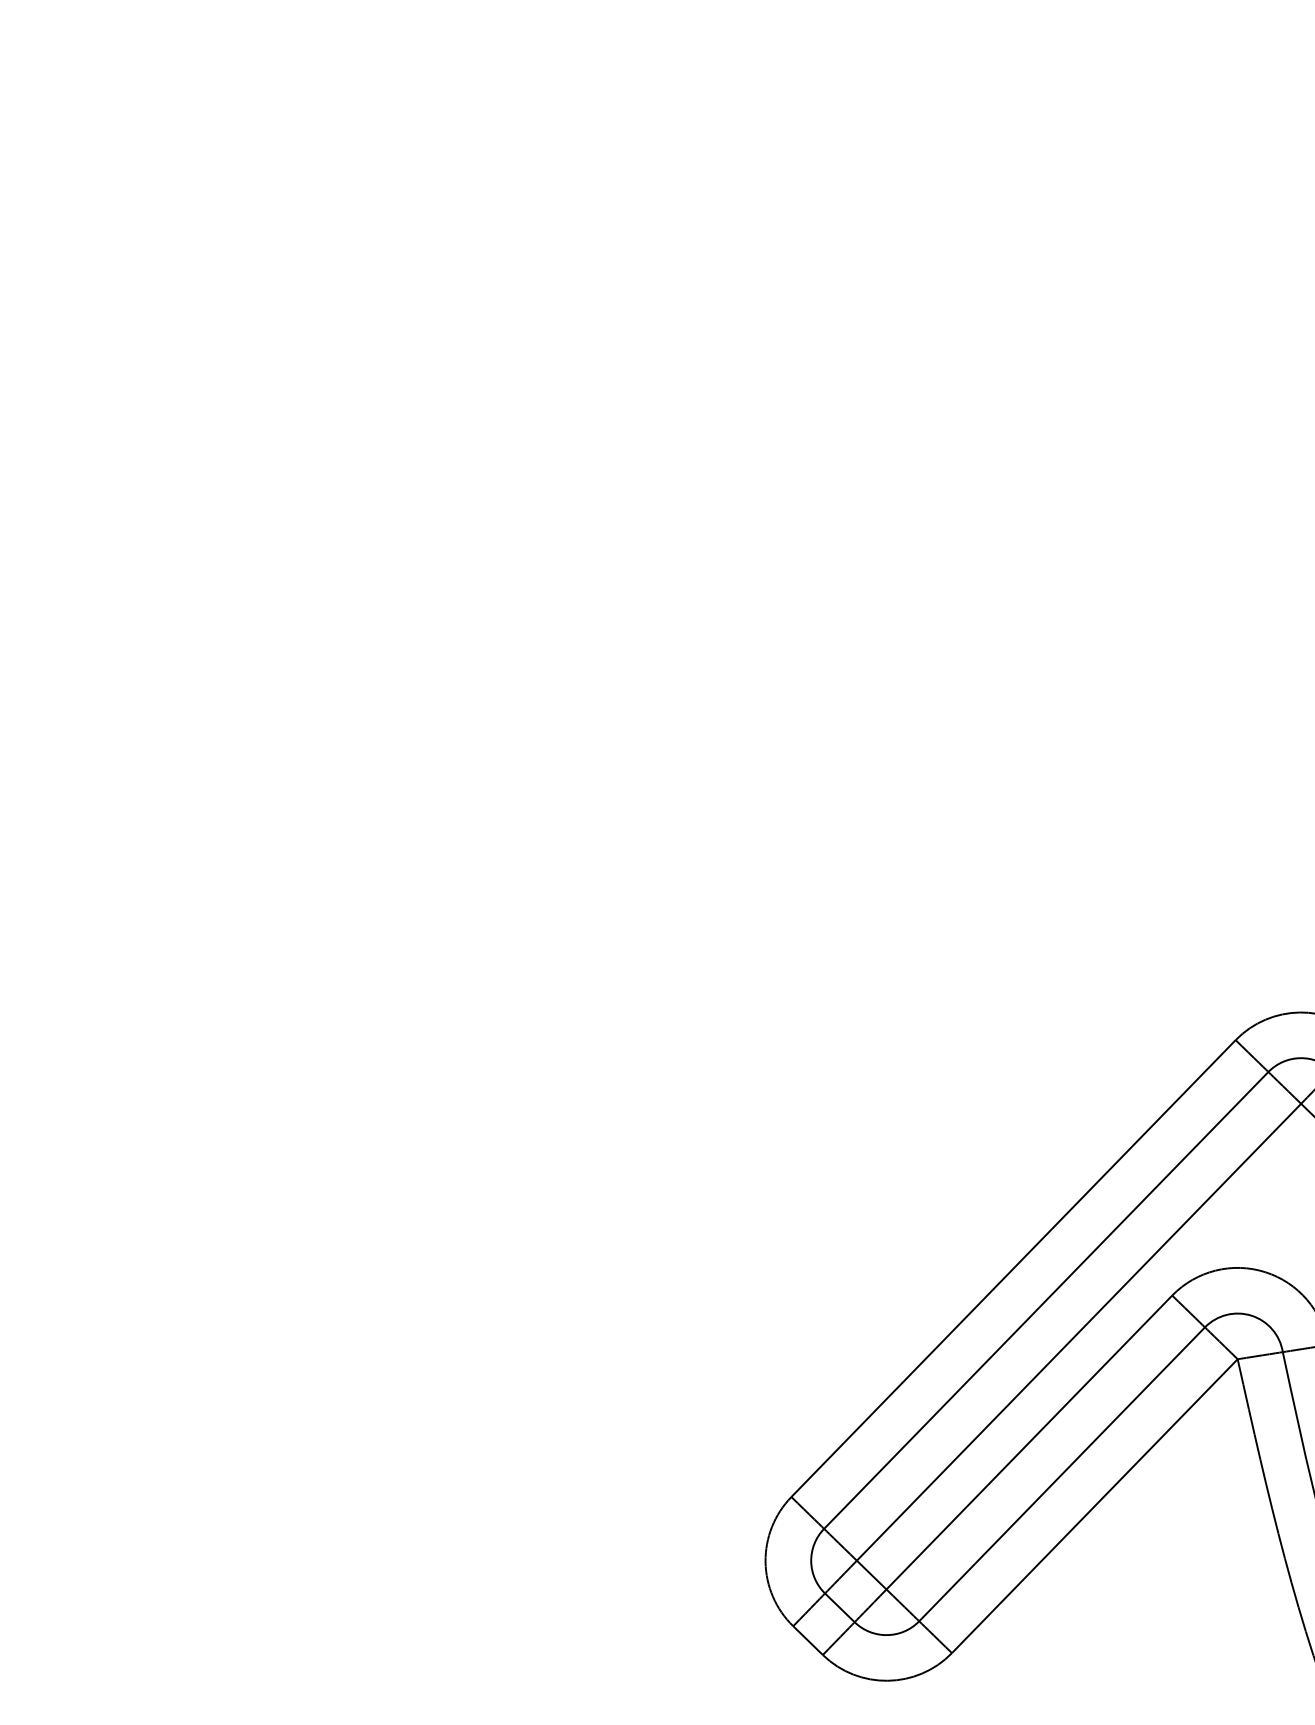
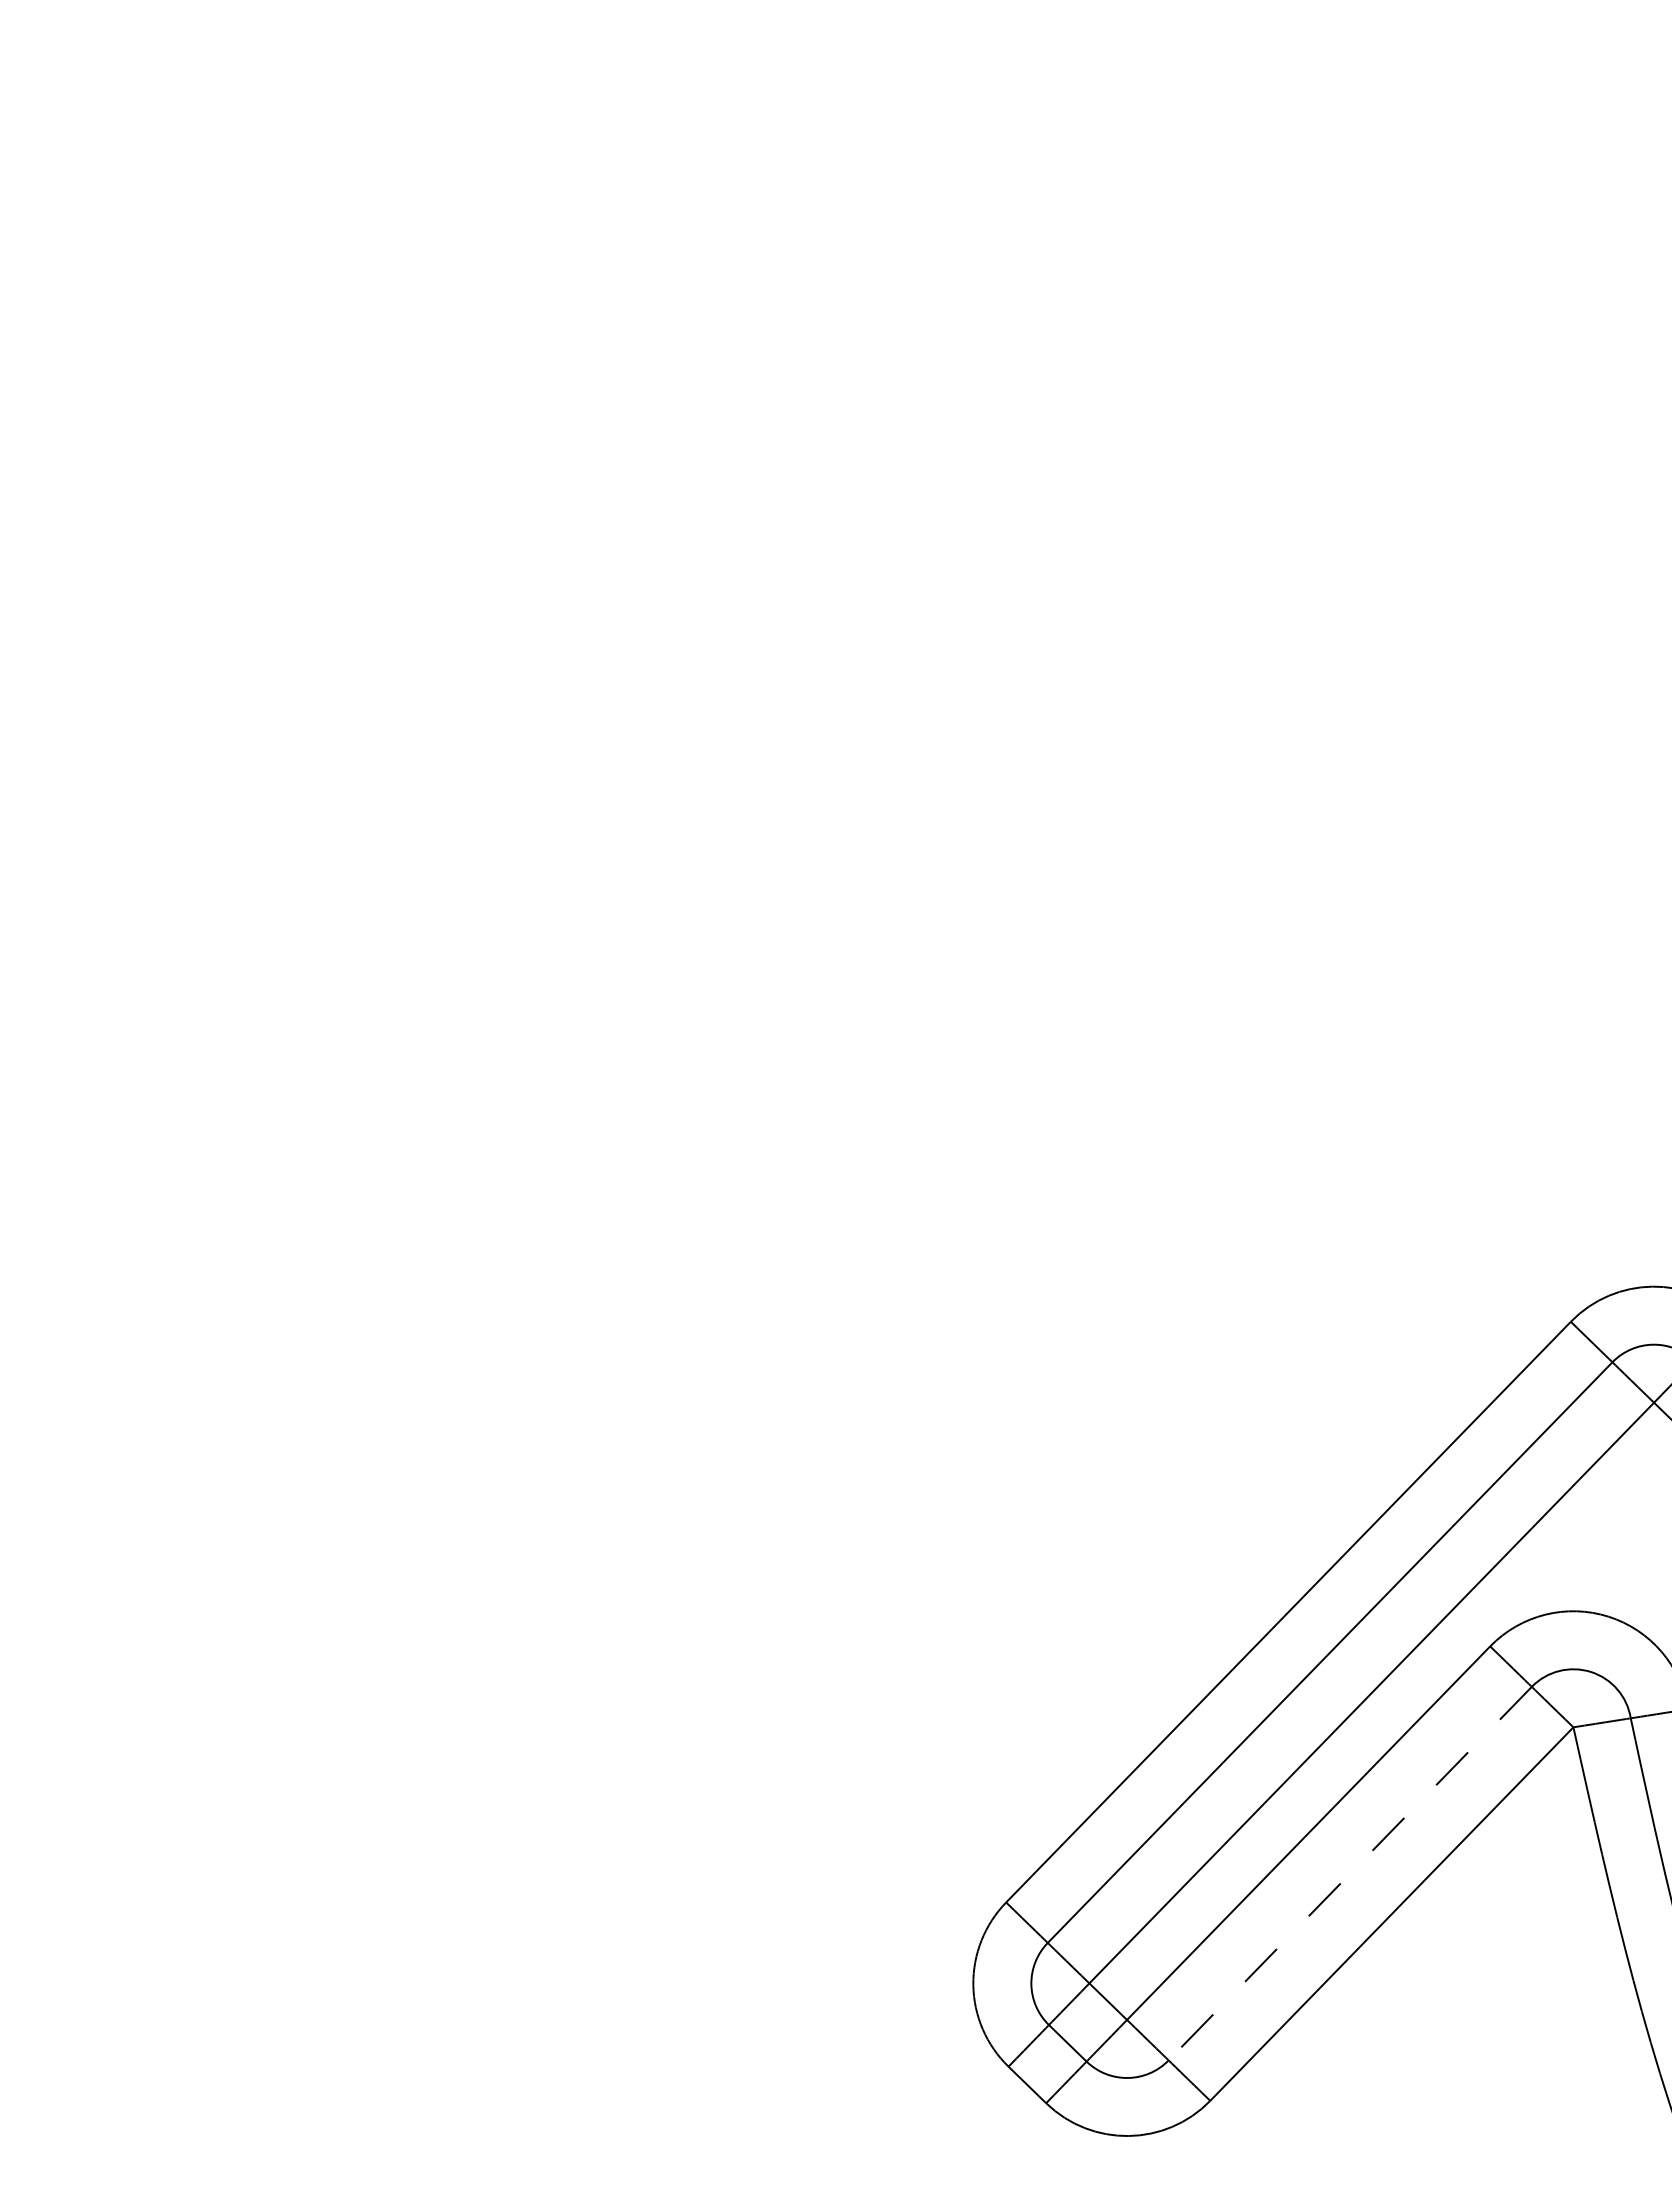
line: (1061, 1475) -> (1349, 1874), solid -> dashed

